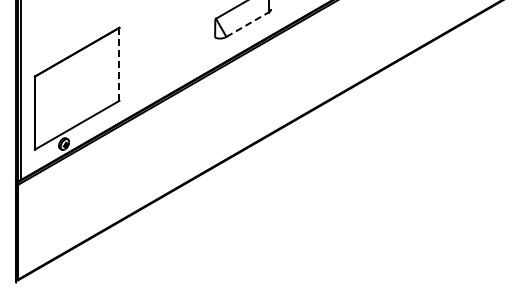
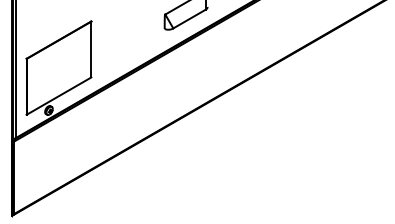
line: (247, 24) -> (189, 18), dashed -> solid
line: (119, 64) -> (91, 49), dashed -> solid

